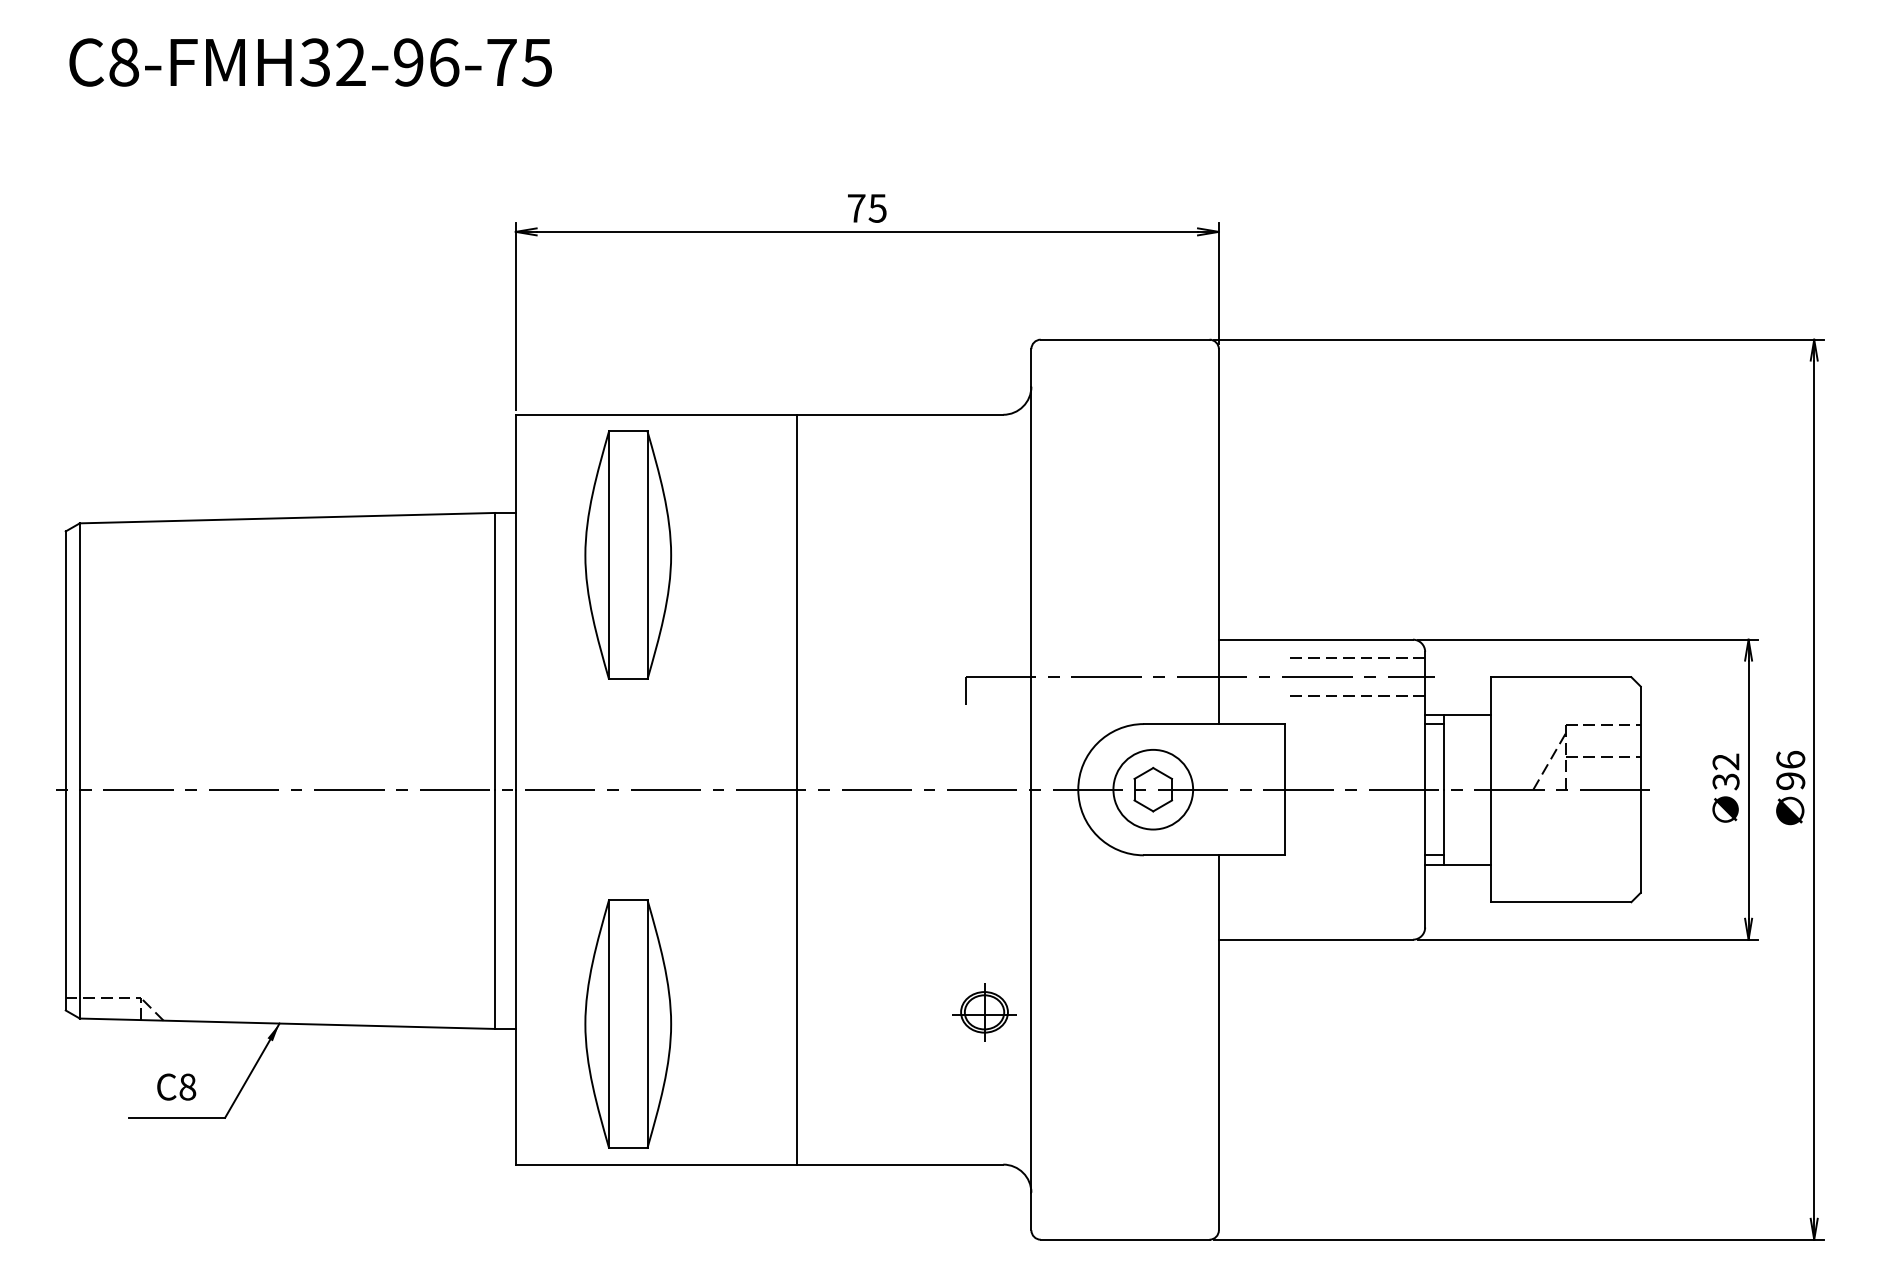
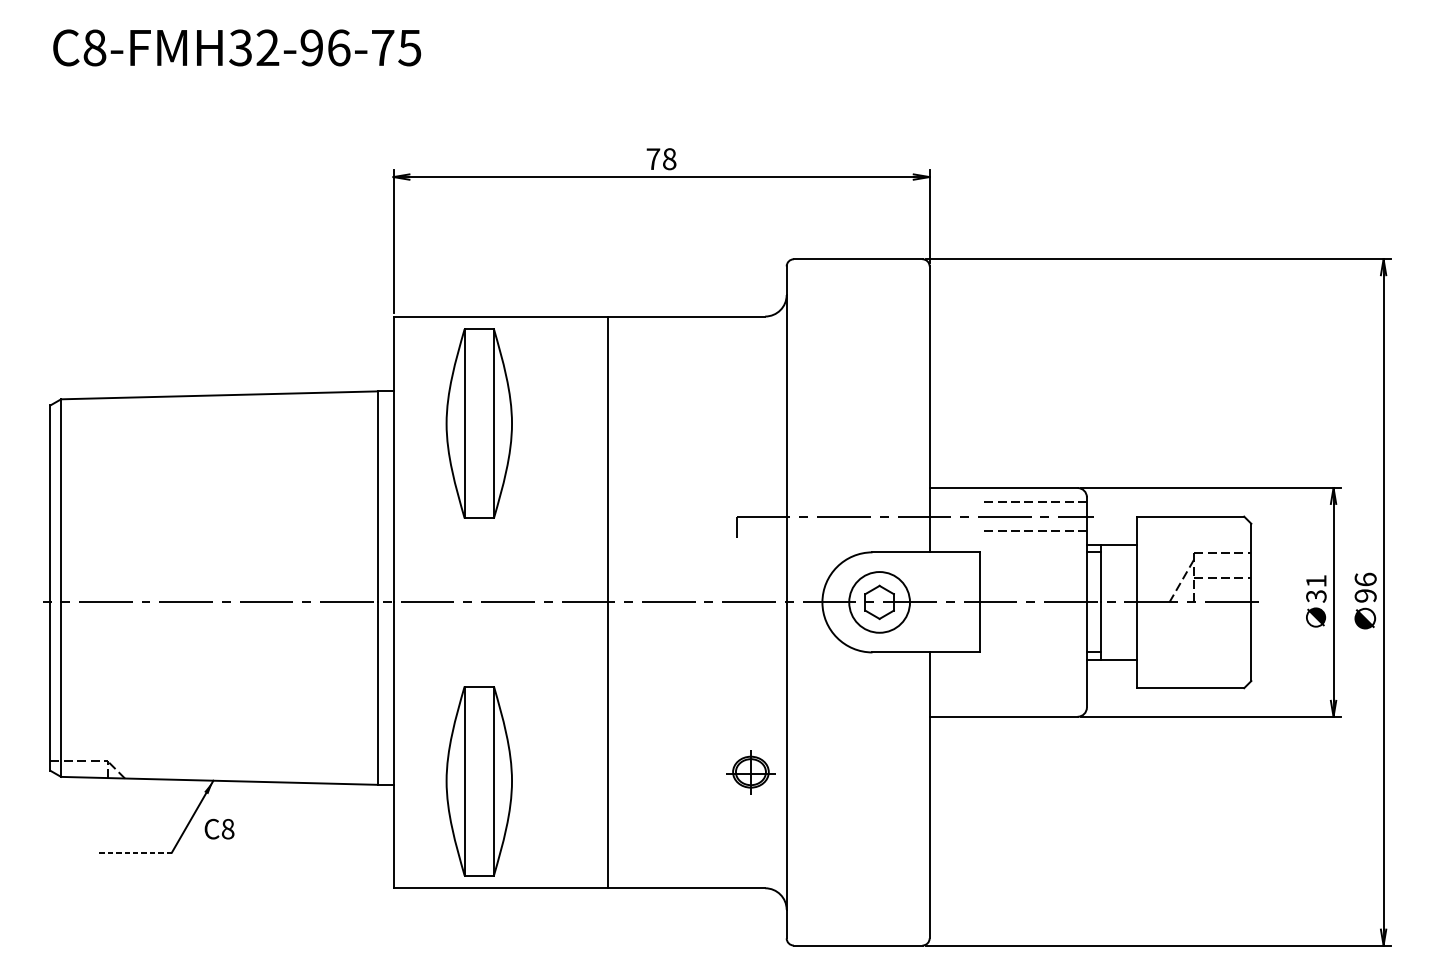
text: (877, 208) -> (669, 159), 75 -> 78
text: (1725, 761) -> (1315, 580), 32 -> 31
text: (176, 1086) -> (219, 828), moved
line: (176, 1117) -> (134, 852), solid -> dashed

